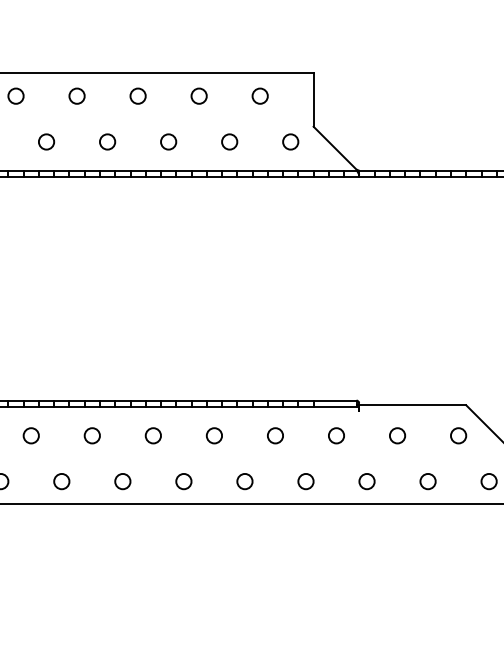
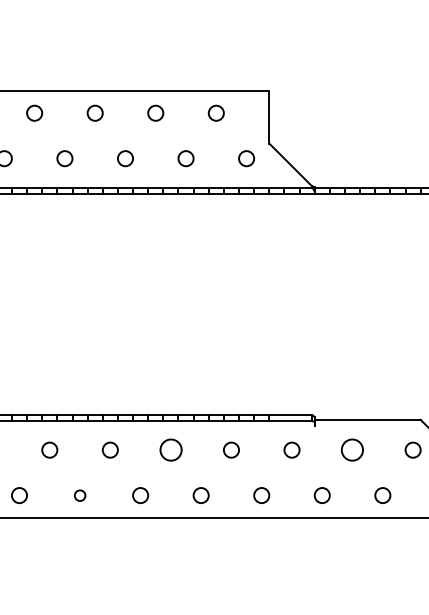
circle: (213, 435) -> (169, 449), size x1.4
circle: (397, 435) -> (352, 449), size x1.4
circle: (122, 481) -> (79, 495), size x0.7

